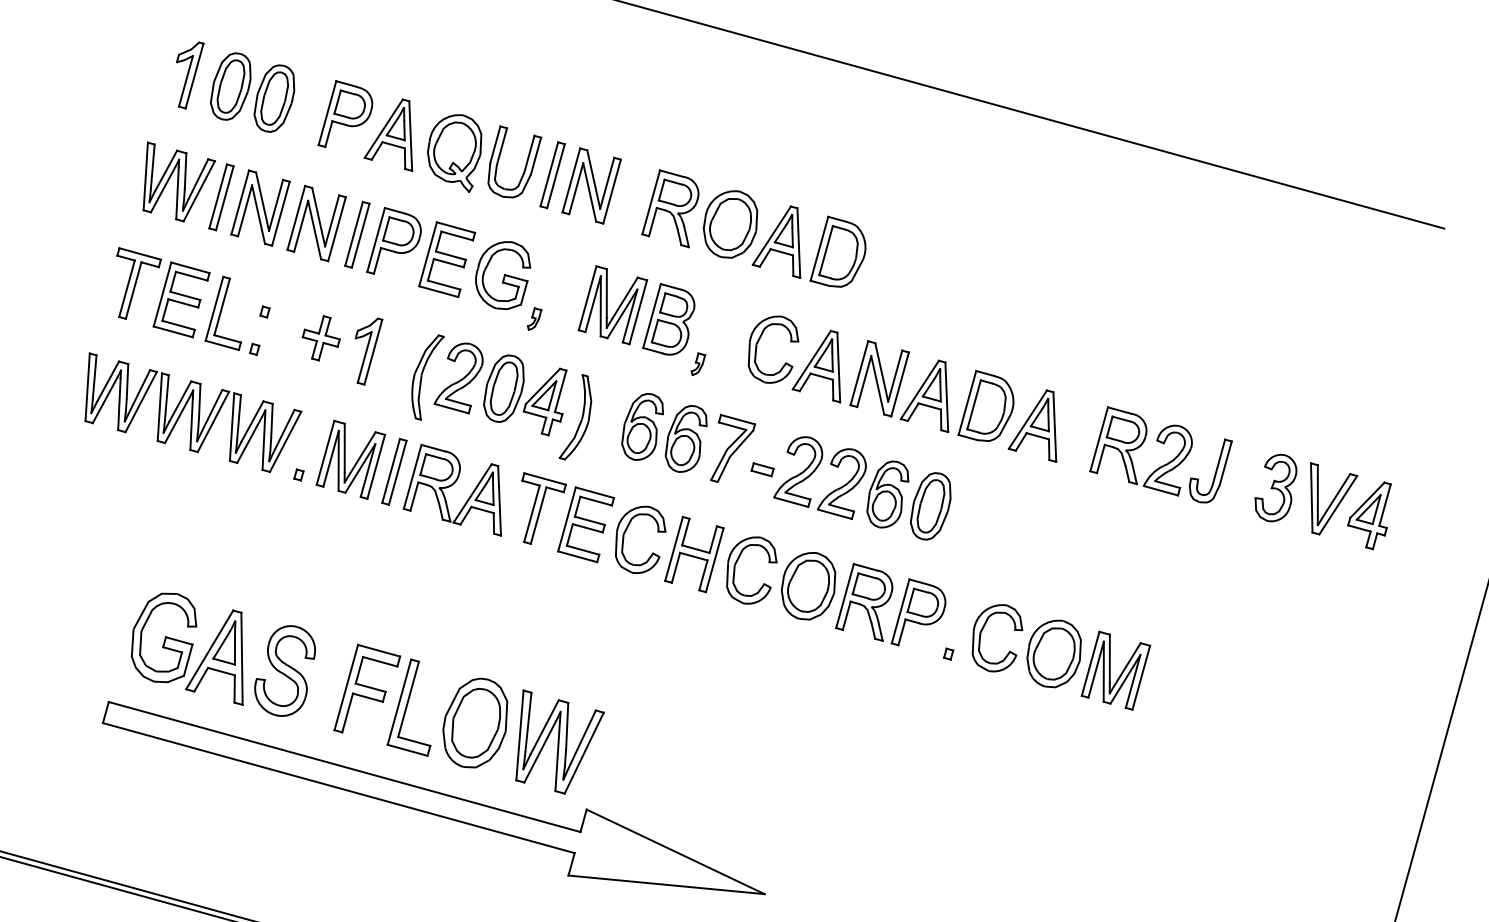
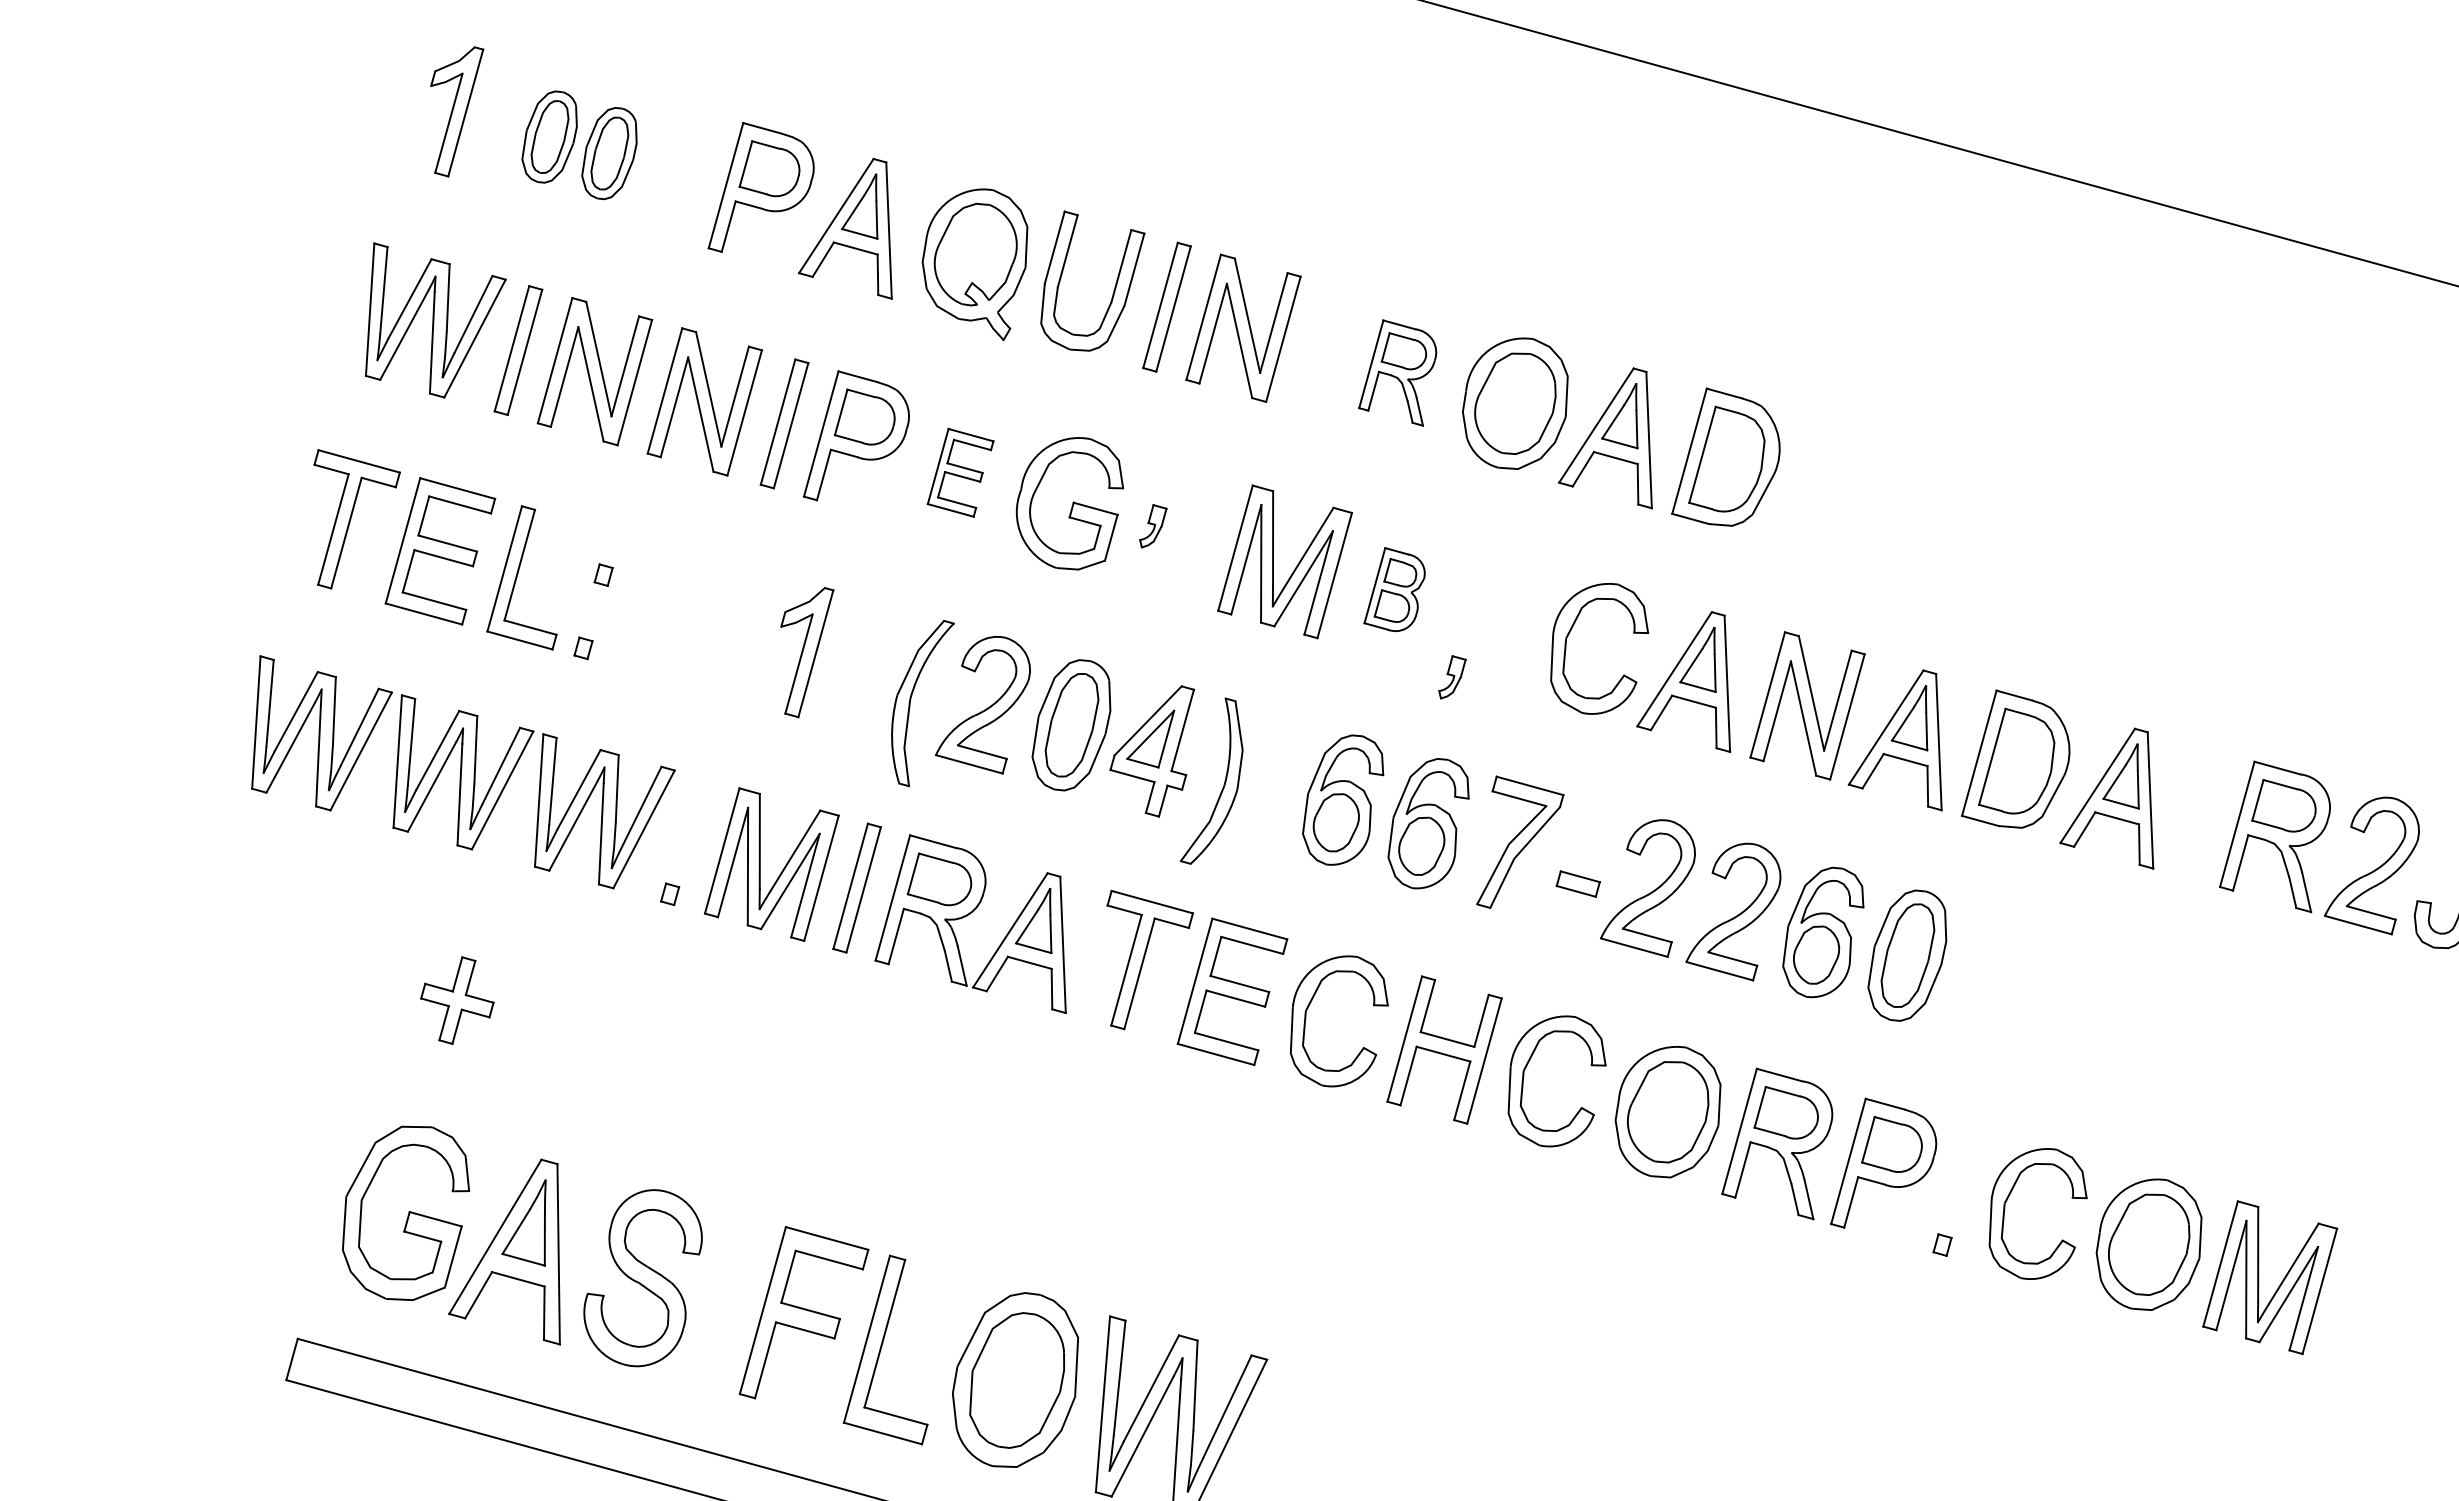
part: (252, 92) -> (579, 145), size x0.7
part: (670, 208) -> (1397, 372), size x0.7
part: (447, 259) -> (961, 472), size x0.6
part: (534, 318) -> (1152, 525), moved
part: (668, 319) -> (1393, 589), size x0.6
part: (320, 338) -> (455, 1000), moved

